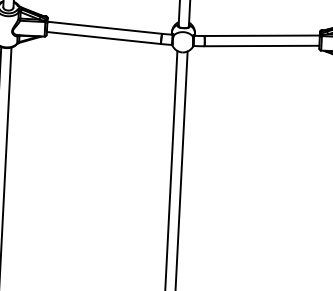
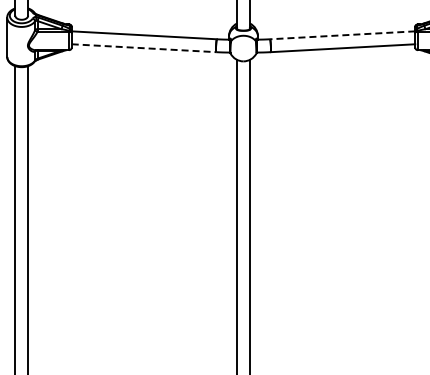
line: (262, 35) -> (342, 35), solid -> dashed
line: (104, 38) -> (144, 48), solid -> dashed

